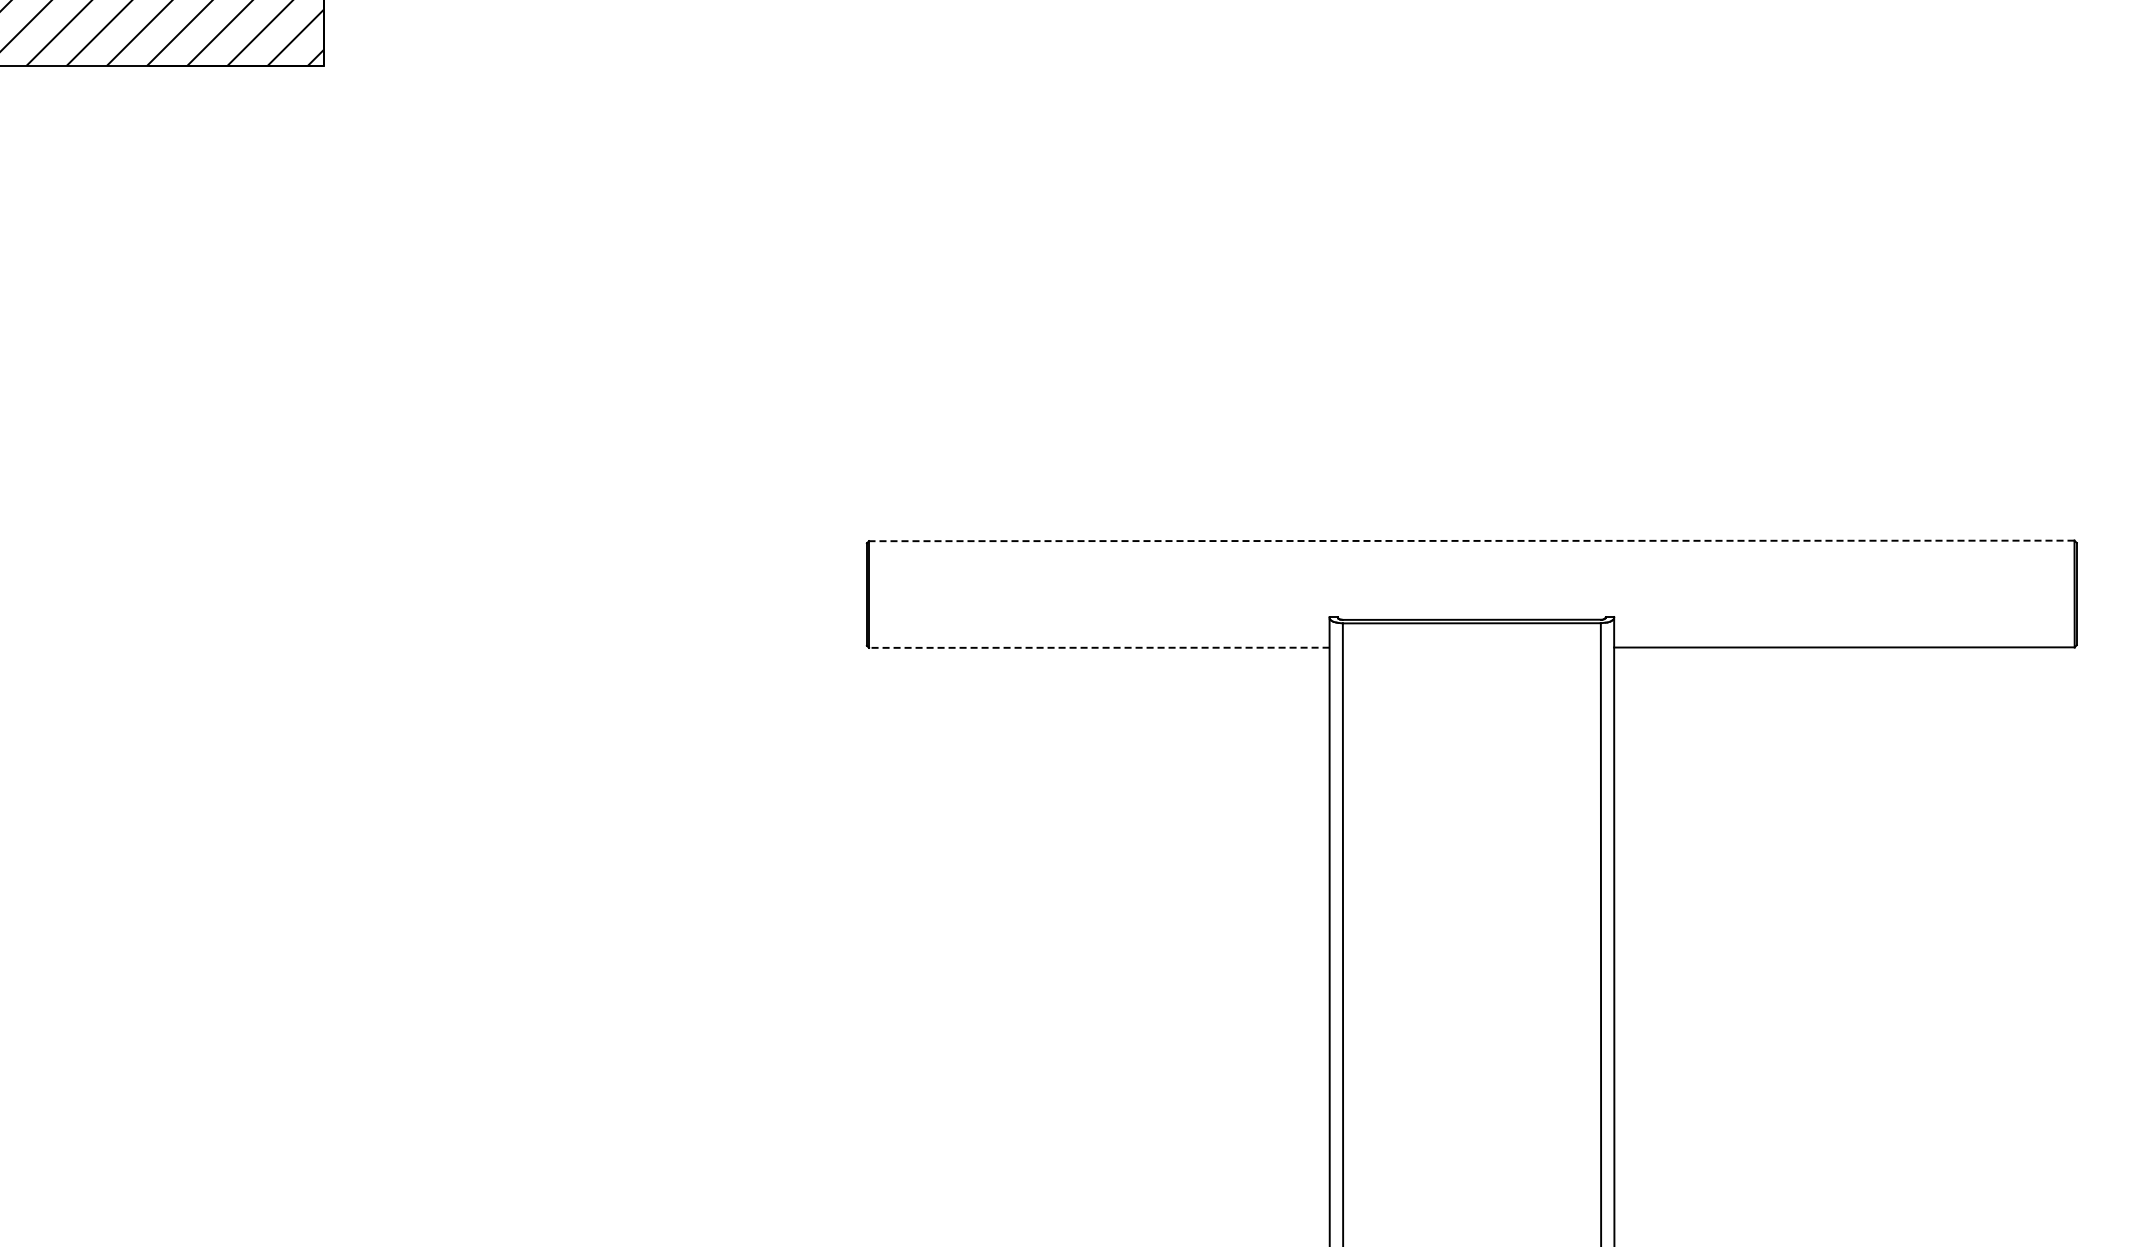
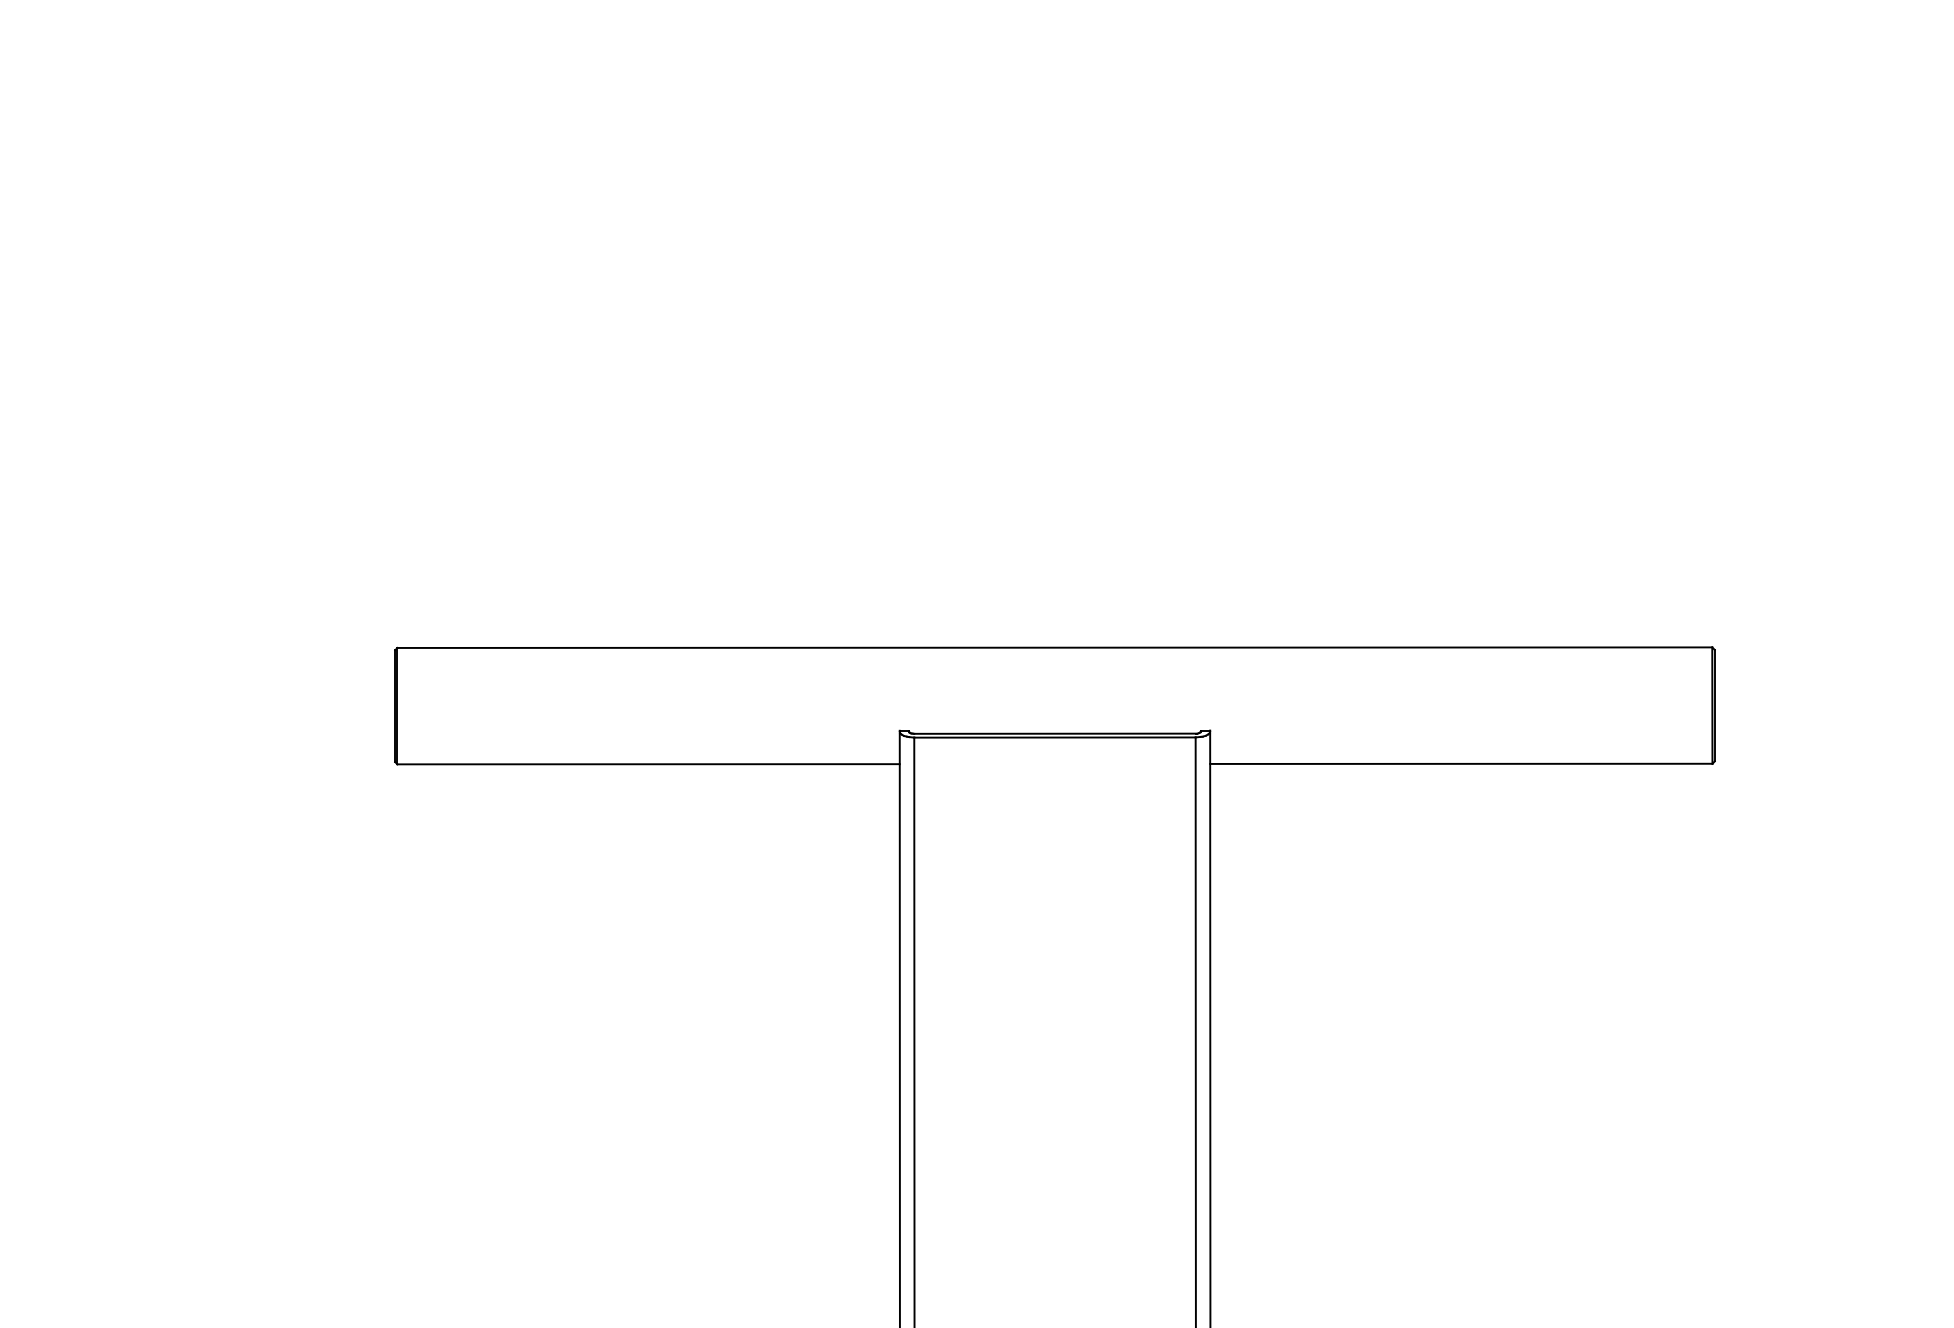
line: (1471, 540) -> (1054, 647), dashed -> solid
line: (1098, 647) -> (647, 763), dashed -> solid

